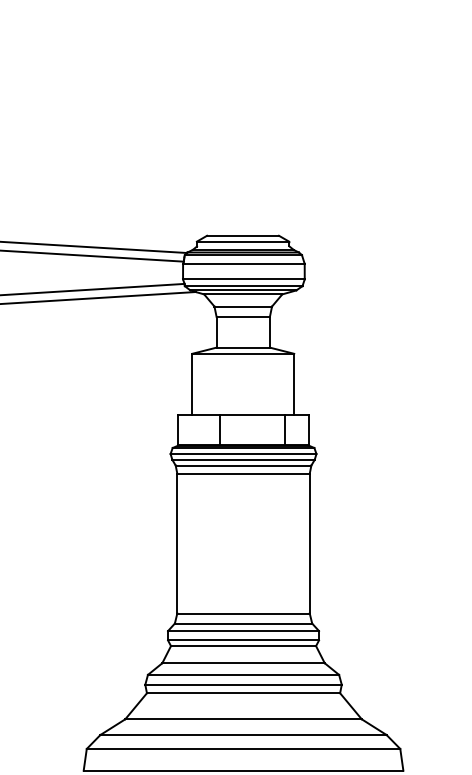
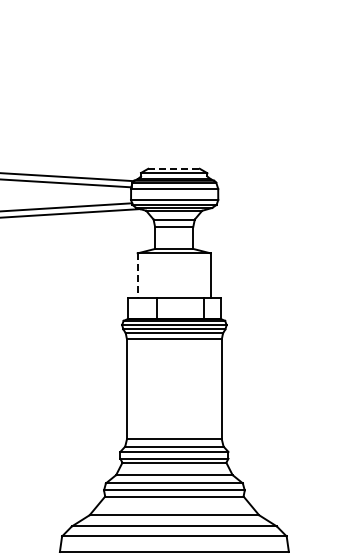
line: (243, 235) -> (174, 168), solid -> dashed
line: (192, 384) -> (137, 275), solid -> dashed

